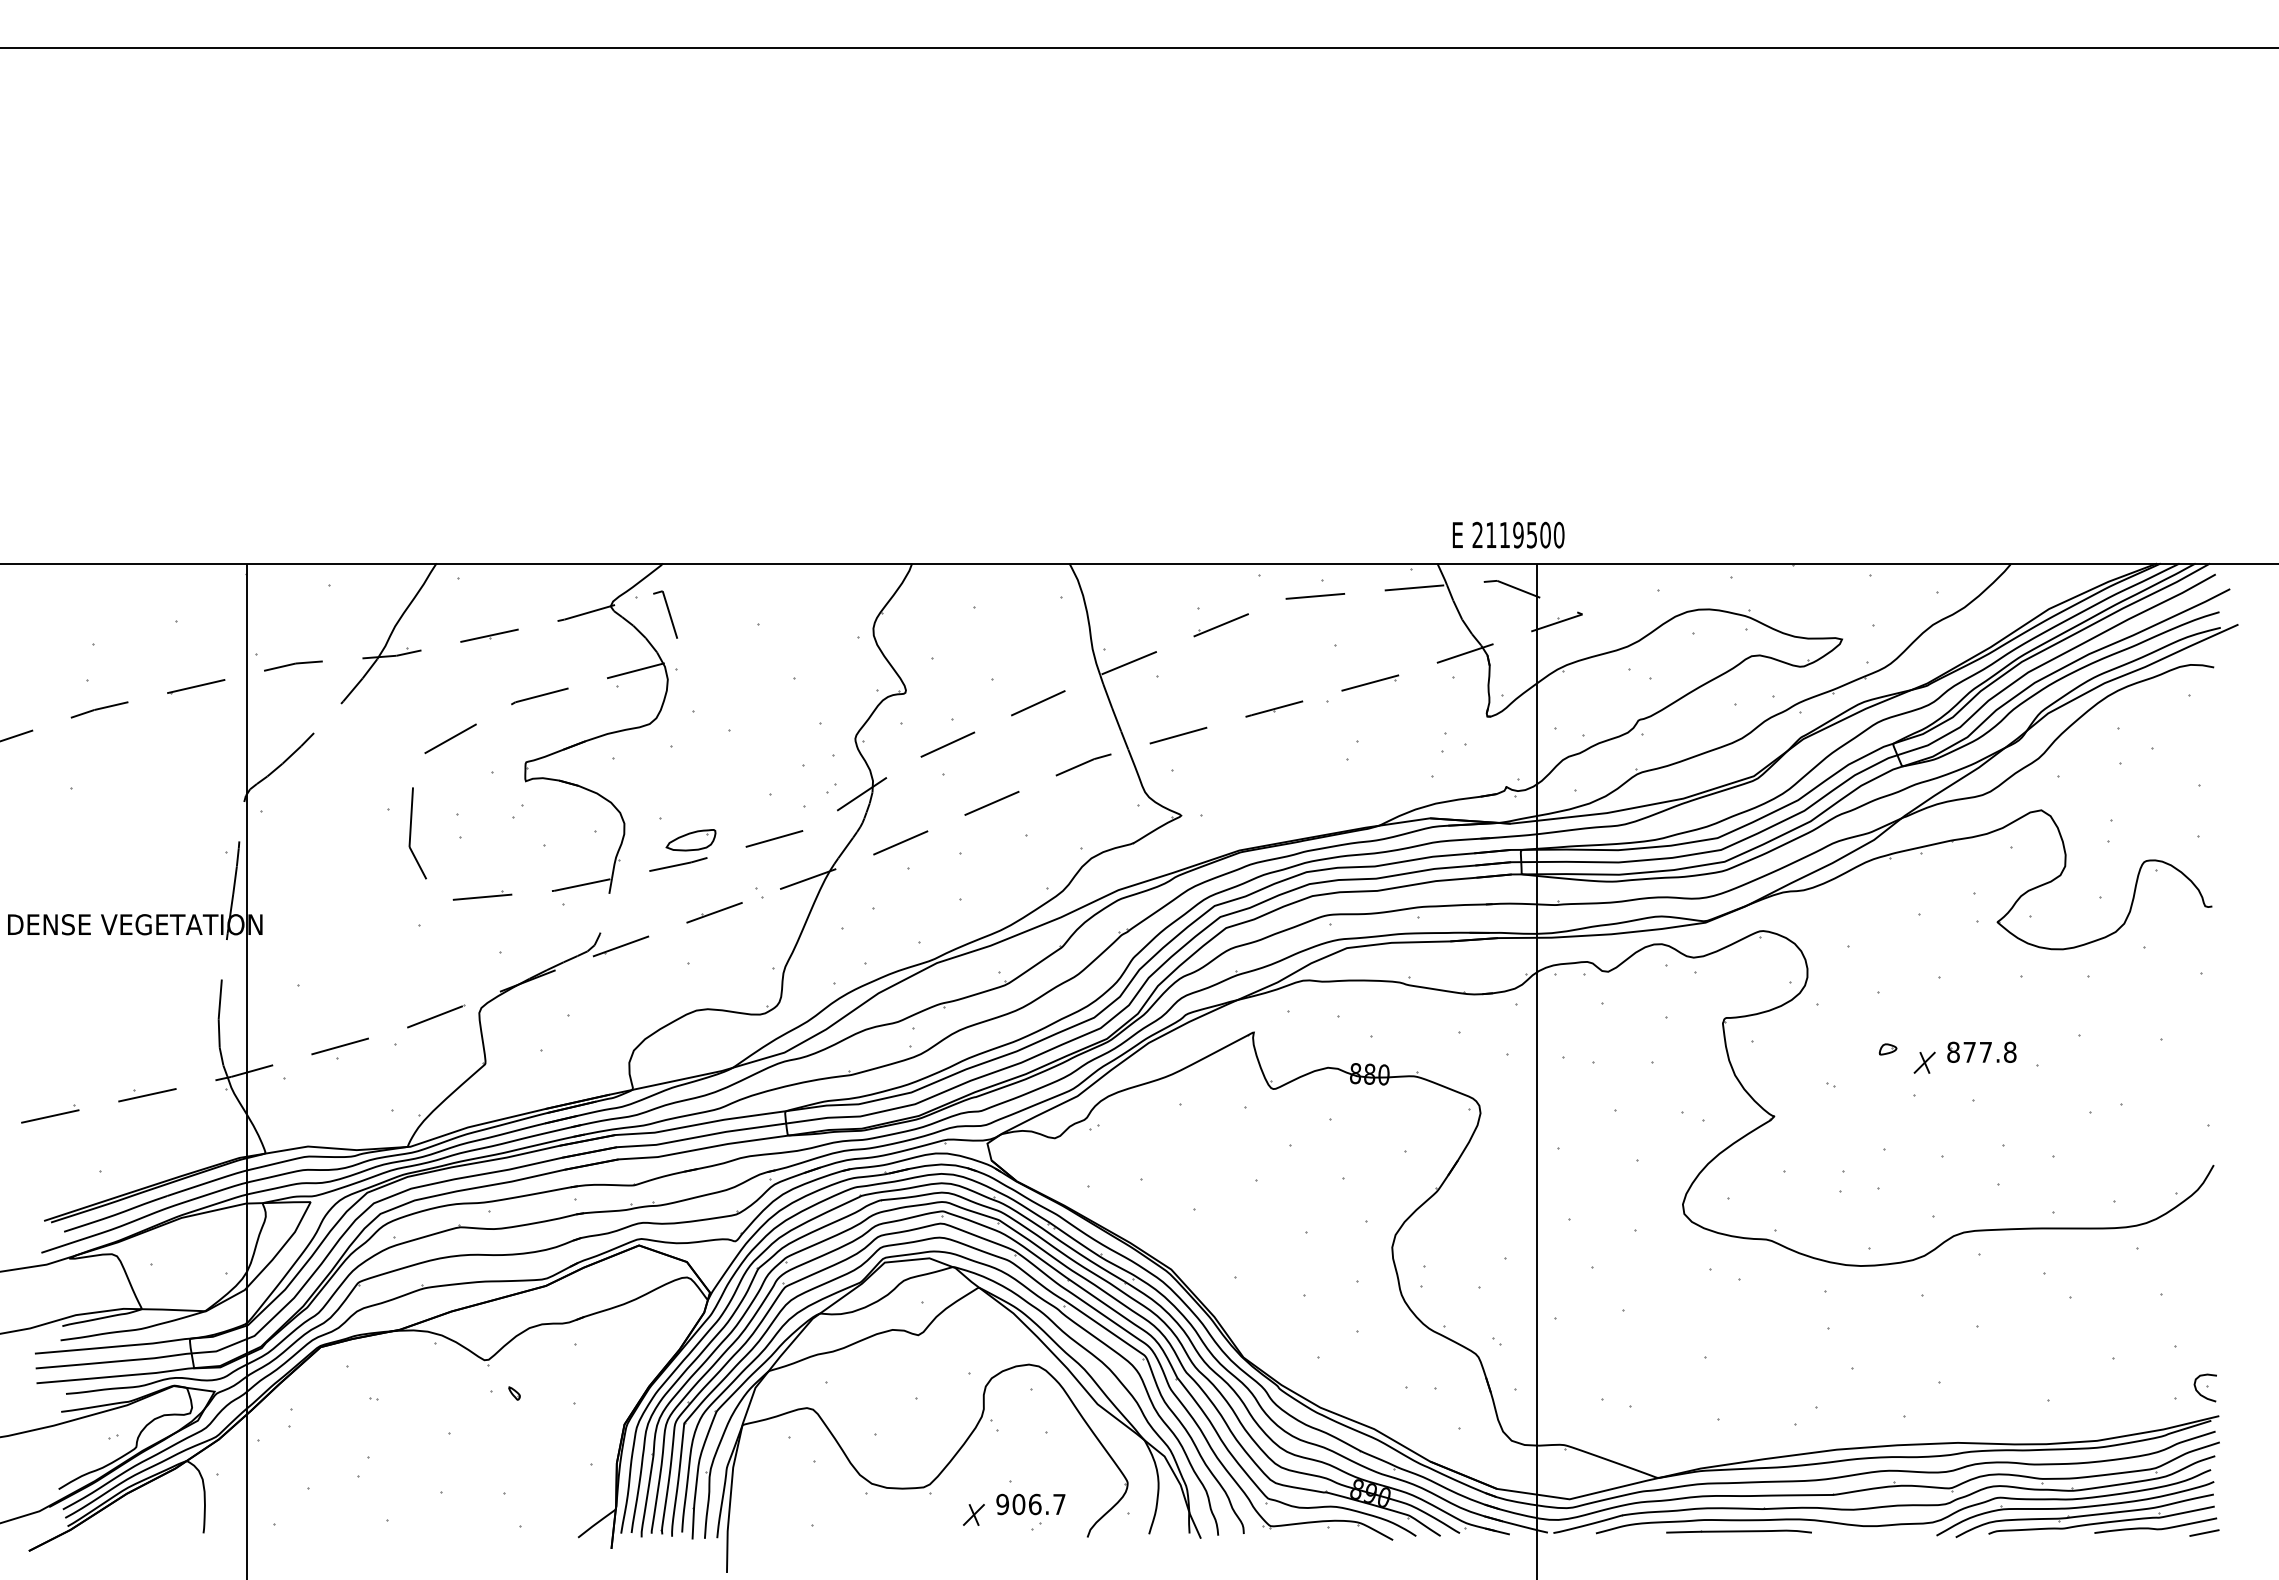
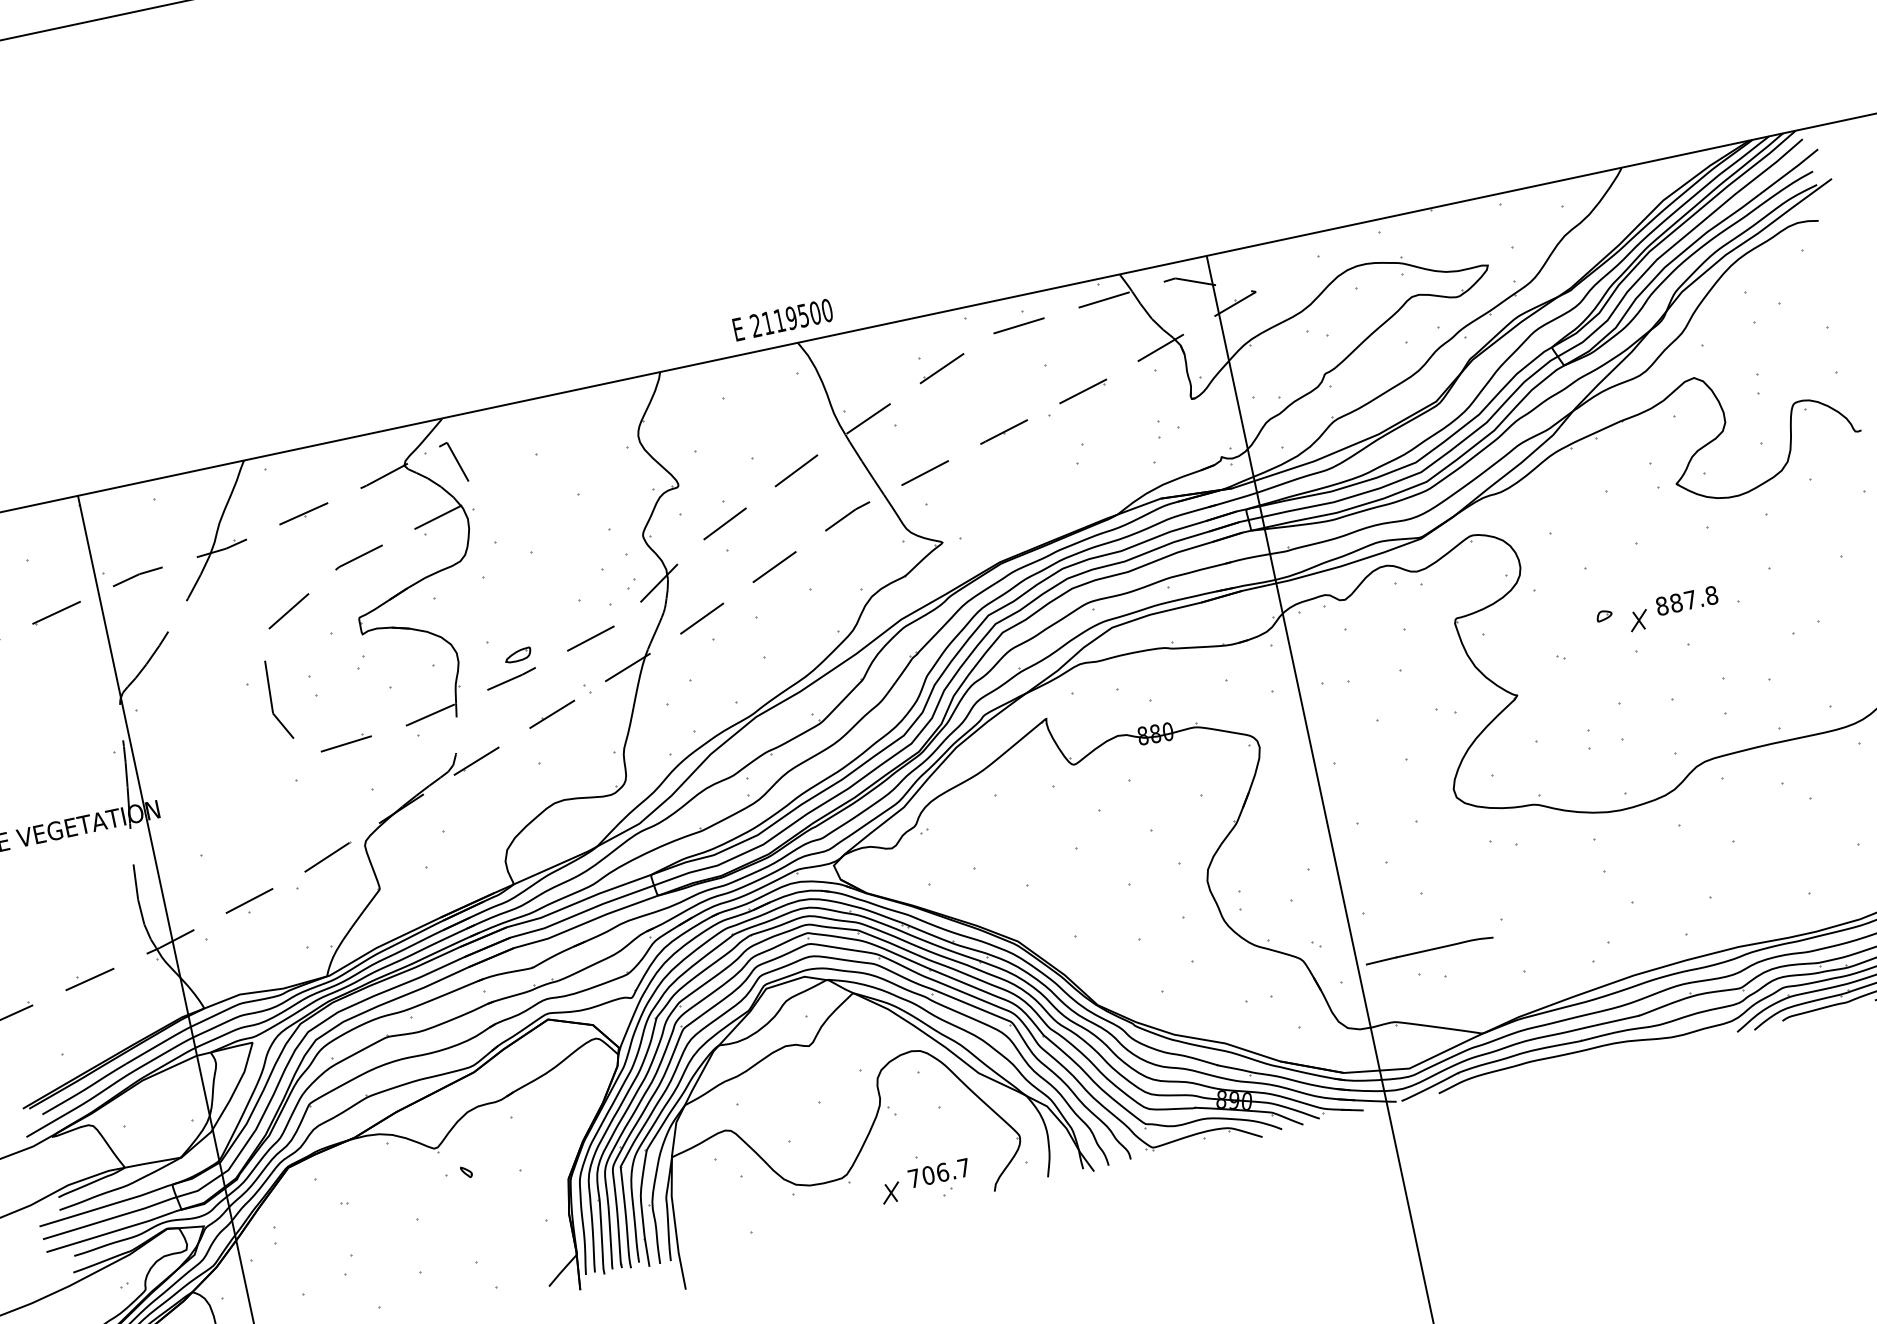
text: (1508, 534) -> (782, 319), moved
part: (690, 840) -> (517, 655), size x0.6
text: (1969, 1051) -> (1676, 602), 877.8 -> 887.8
text: (1002, 1504) -> (914, 1178), 906.7 -> 706.7
part: (1738, 1531) -> (1428, 950), moved

